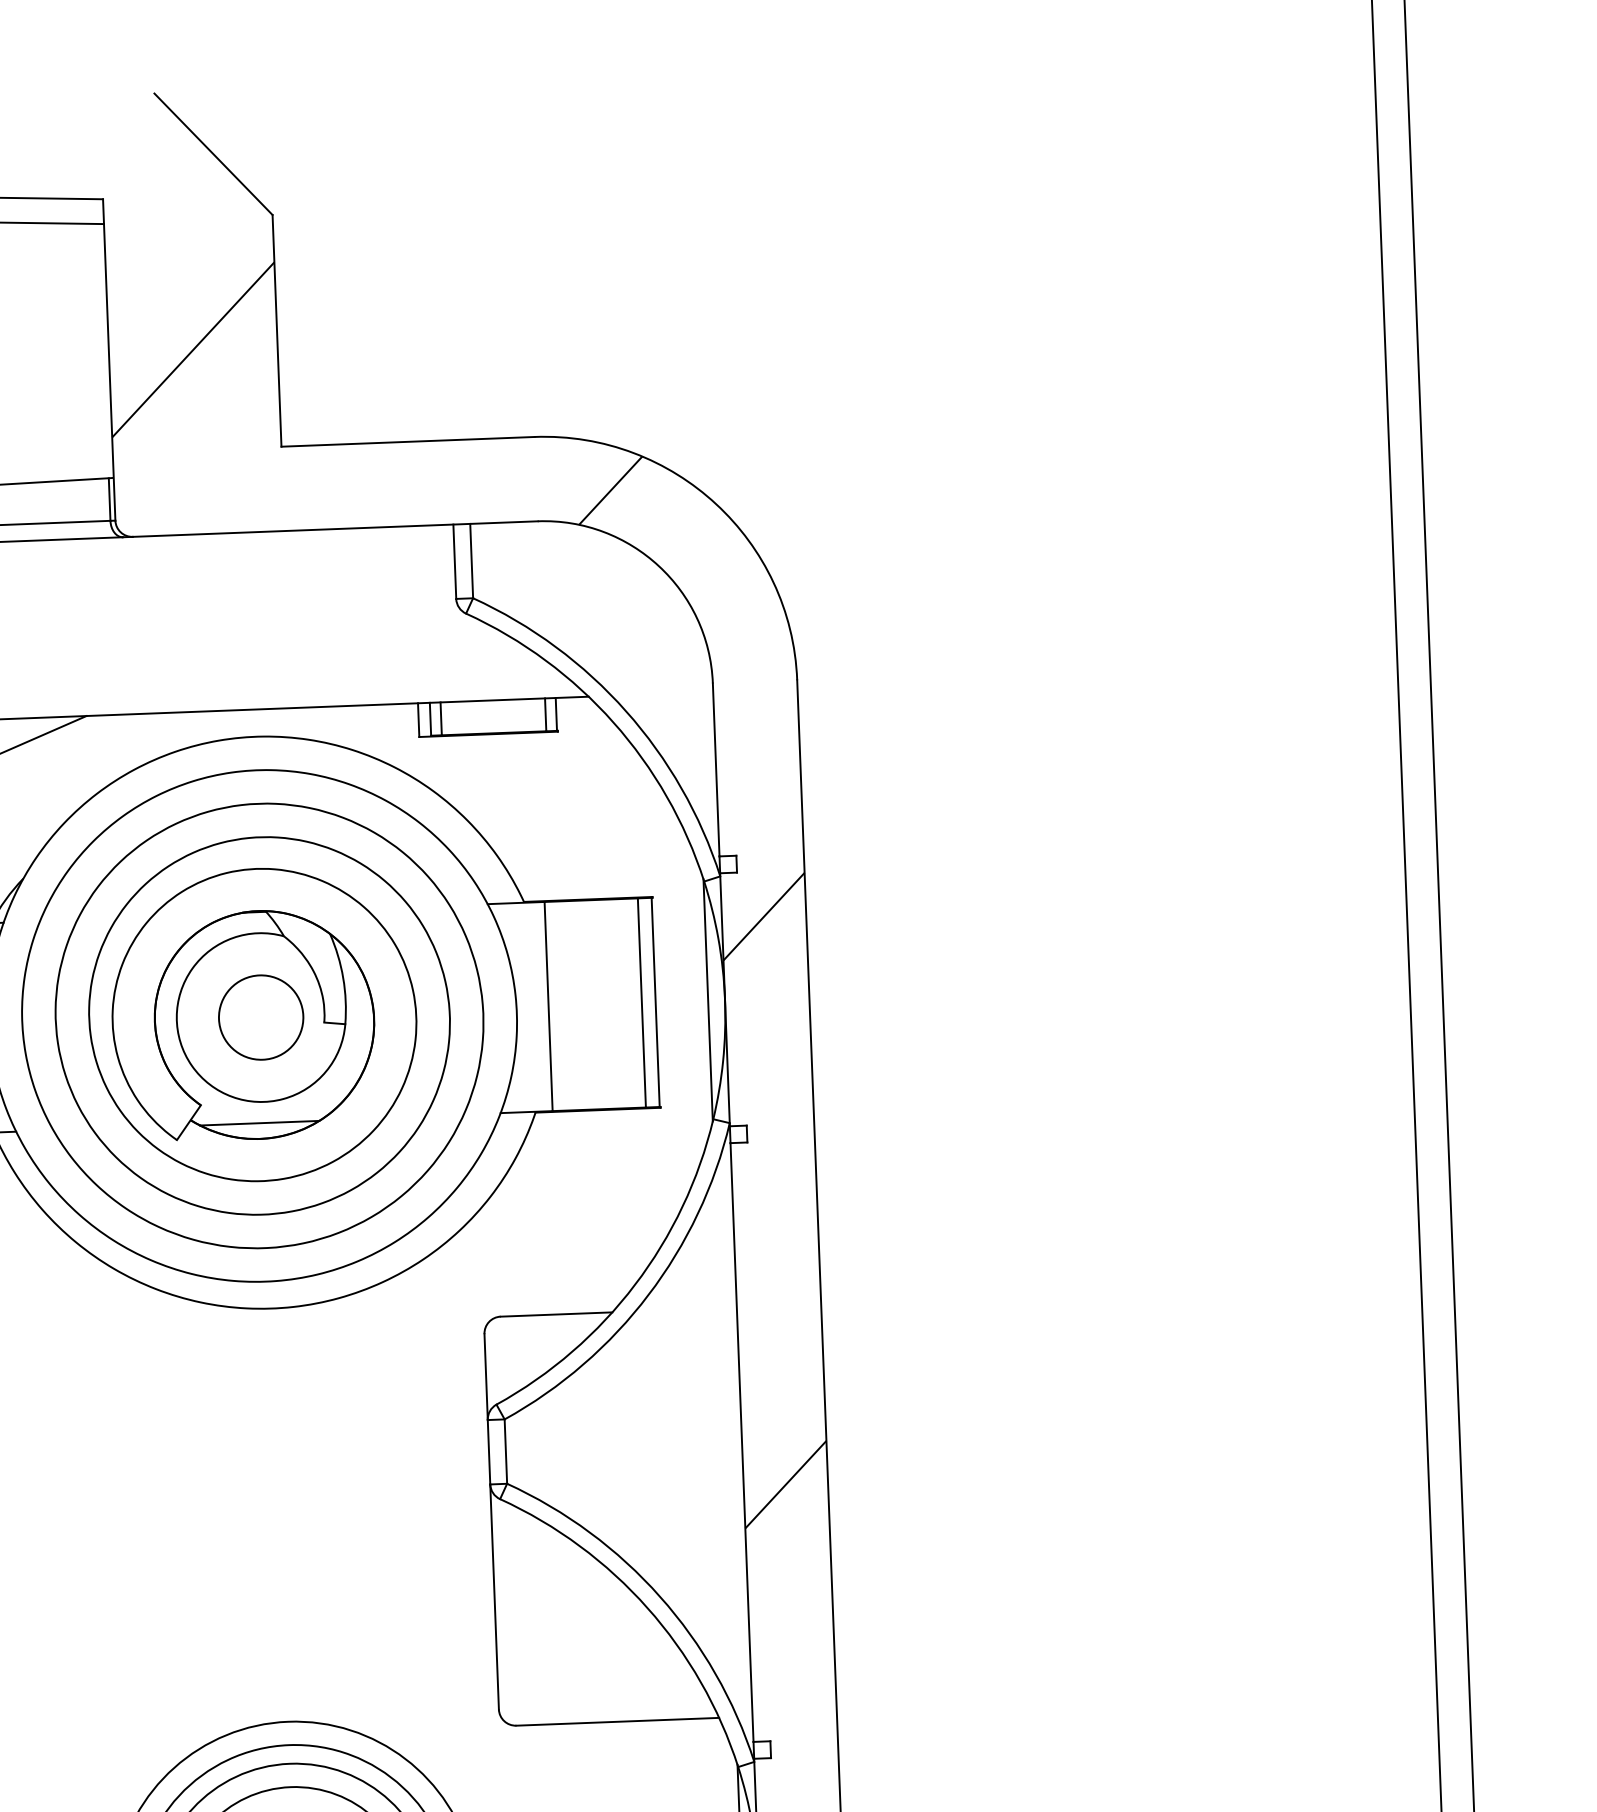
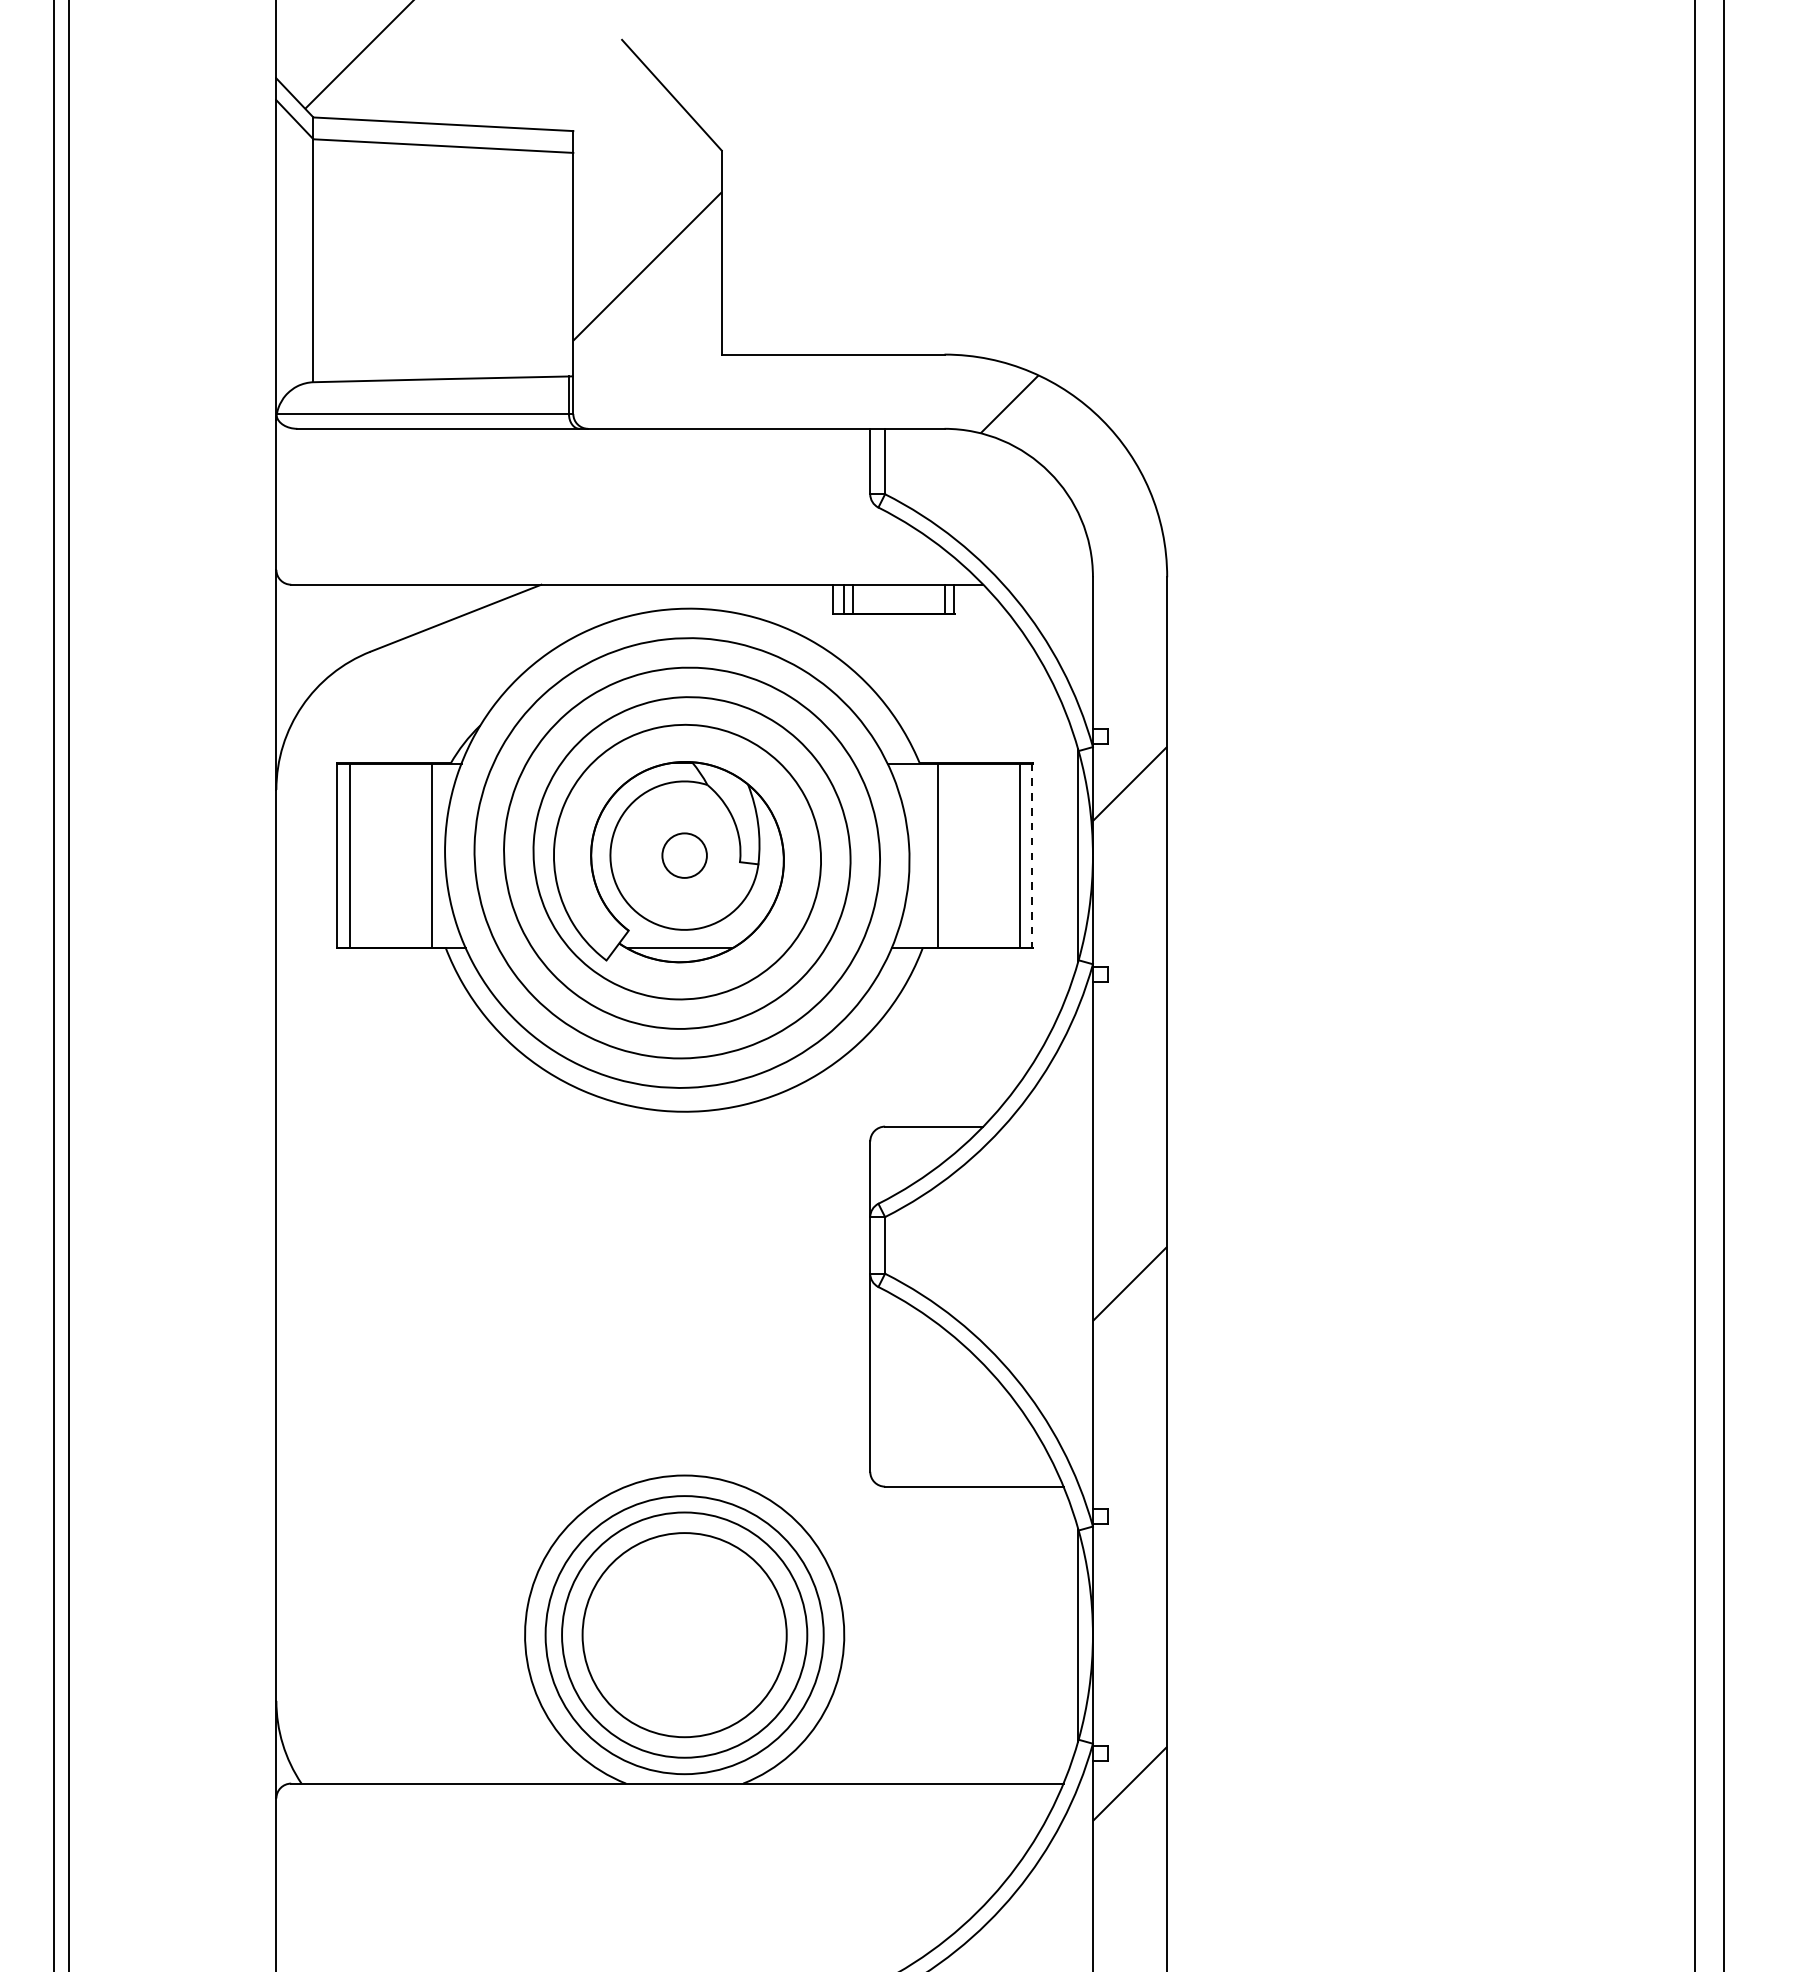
line: (655, 1003) -> (1031, 856), solid -> dashed
circle: (260, 1017) -> (684, 855), size x0.6

